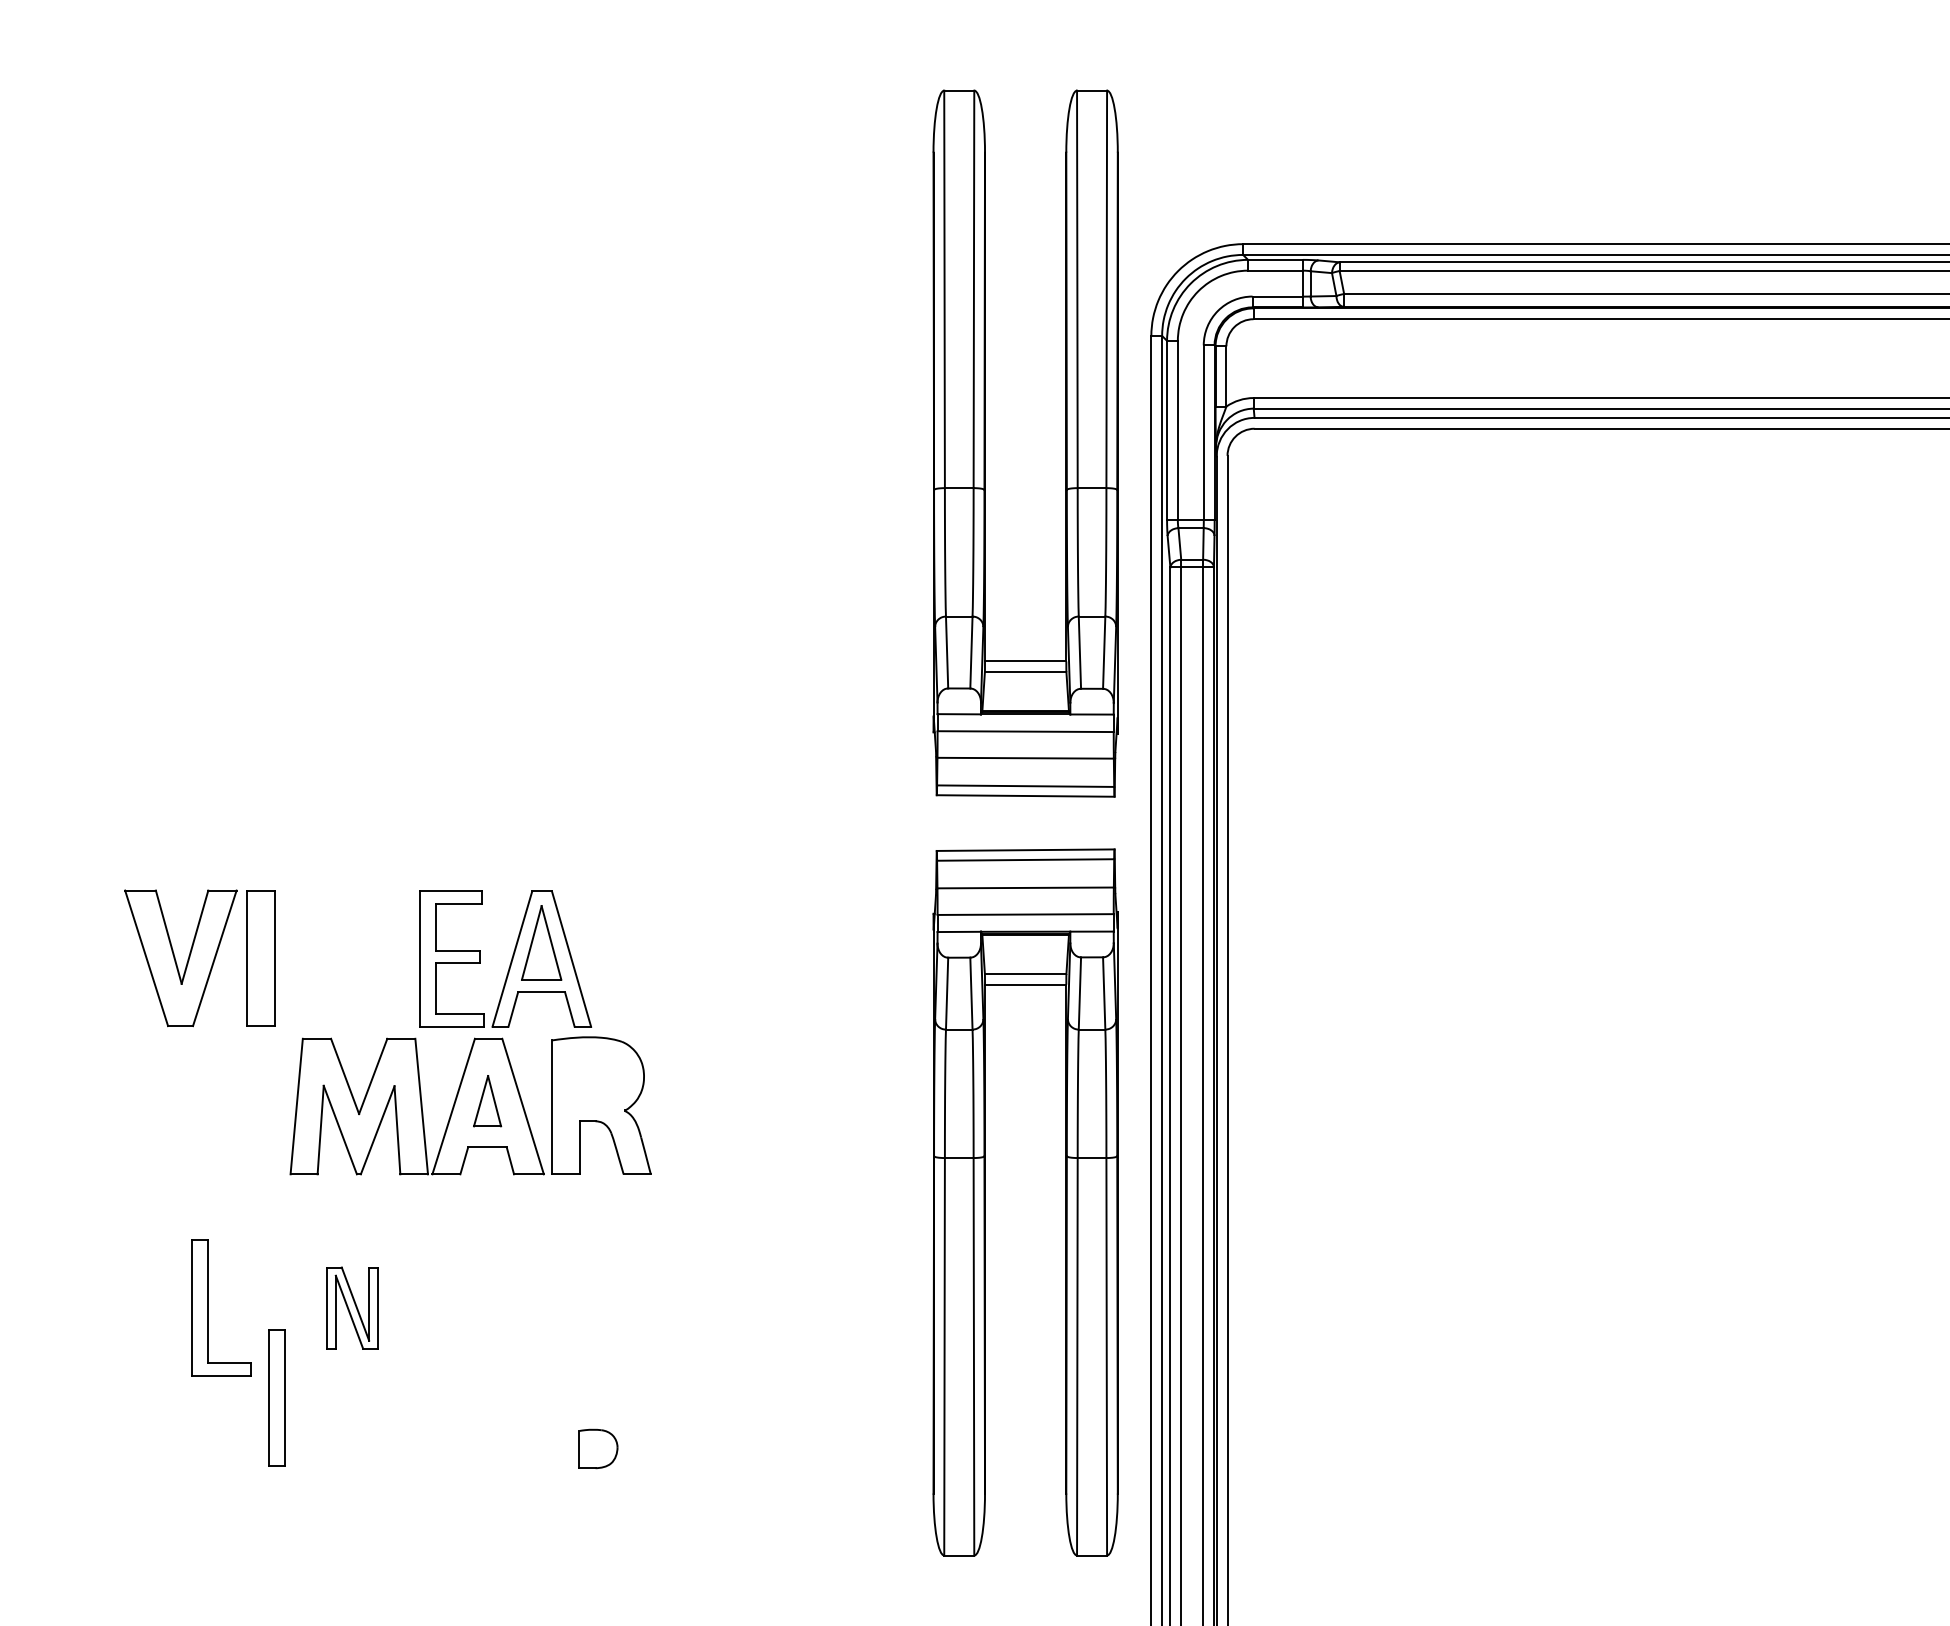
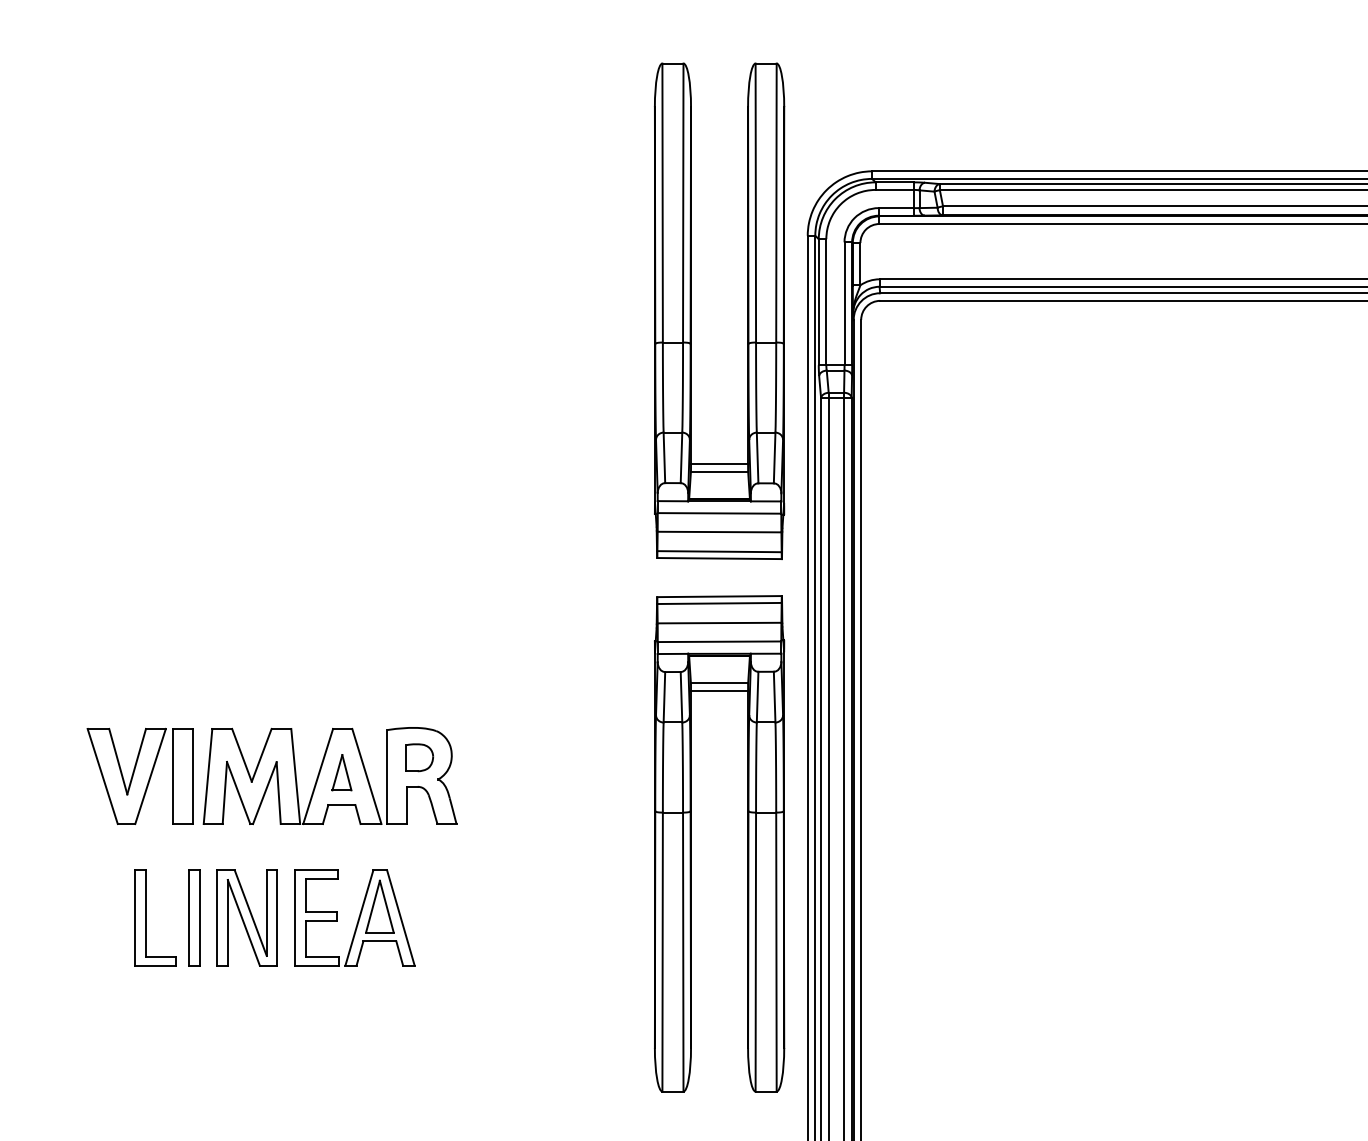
part: (199, 958) -> (139, 776), moved
part: (505, 958) -> (354, 917), moved
part: (351, 1307) -> (246, 917), size x1.67
part: (277, 1397) -> (194, 917), moved
part: (598, 1448) -> (419, 757), moved

